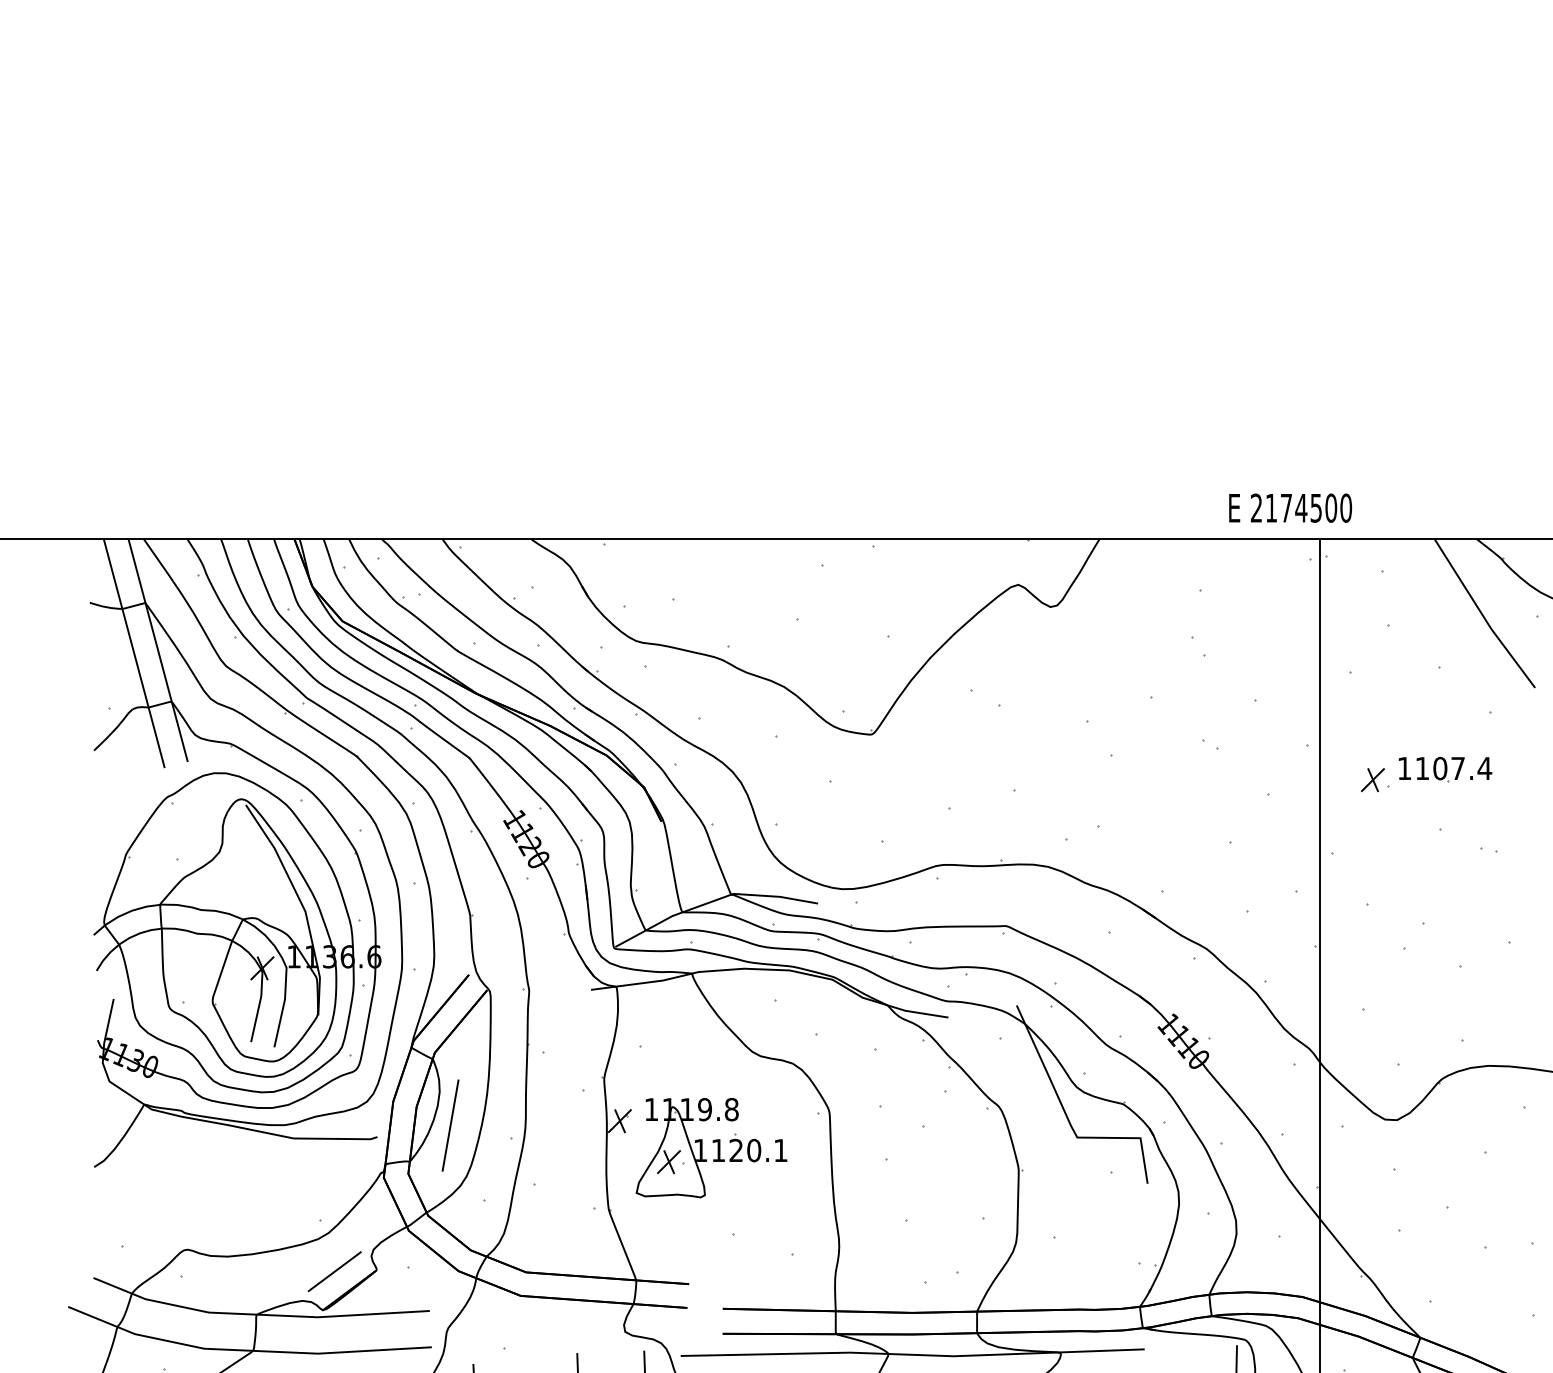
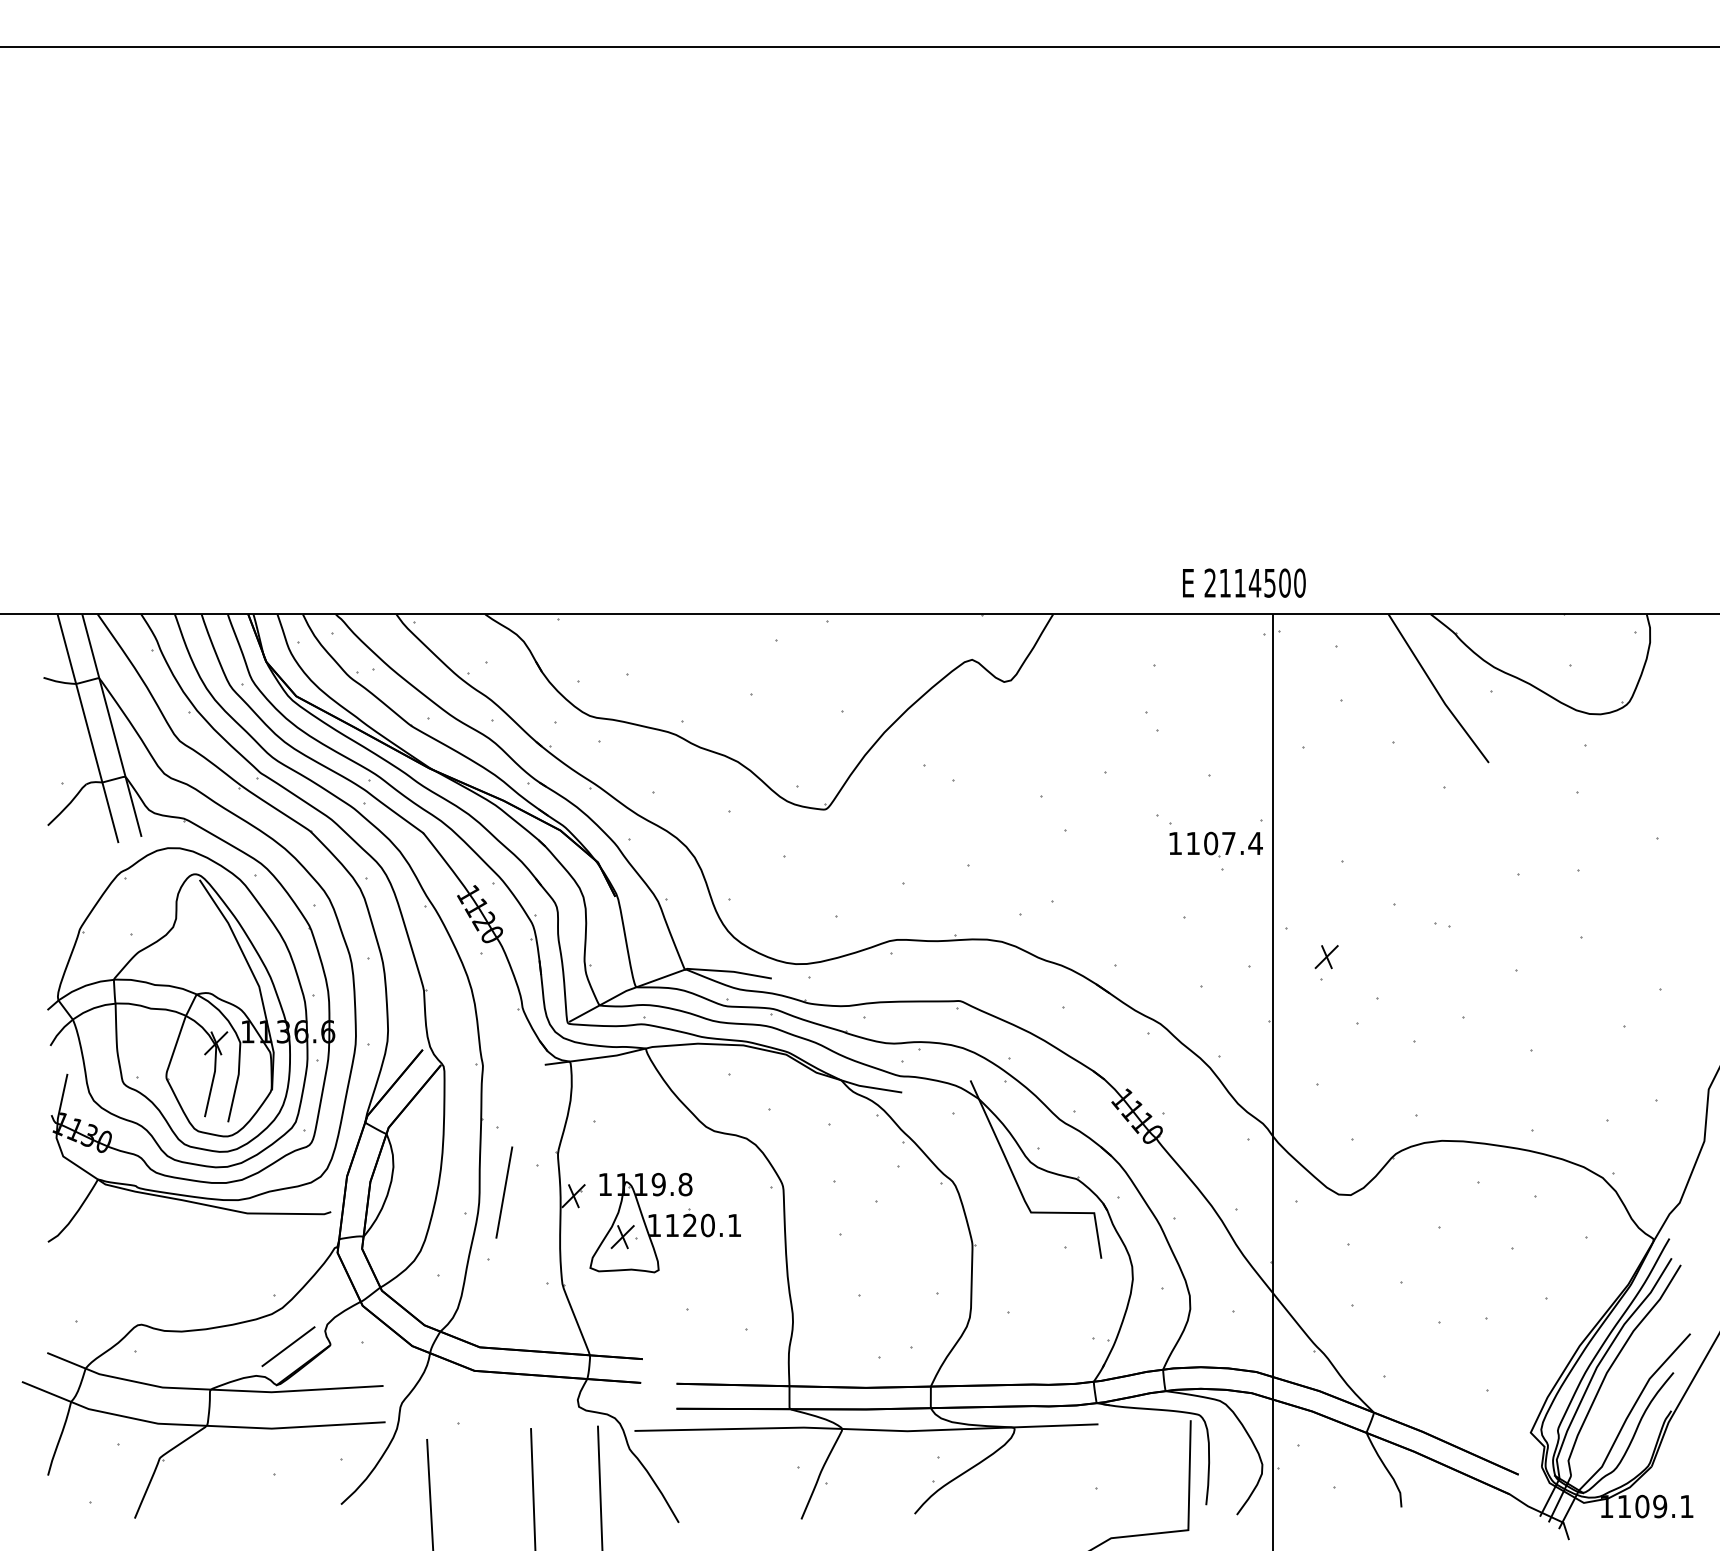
text: (1285, 508) -> (1239, 583), 2174500 -> 2114500
part: (1444, 769) -> (1215, 844), moved
part: (1372, 780) -> (1326, 957), moved
line: (450, 1125) -> (504, 1192), moved

